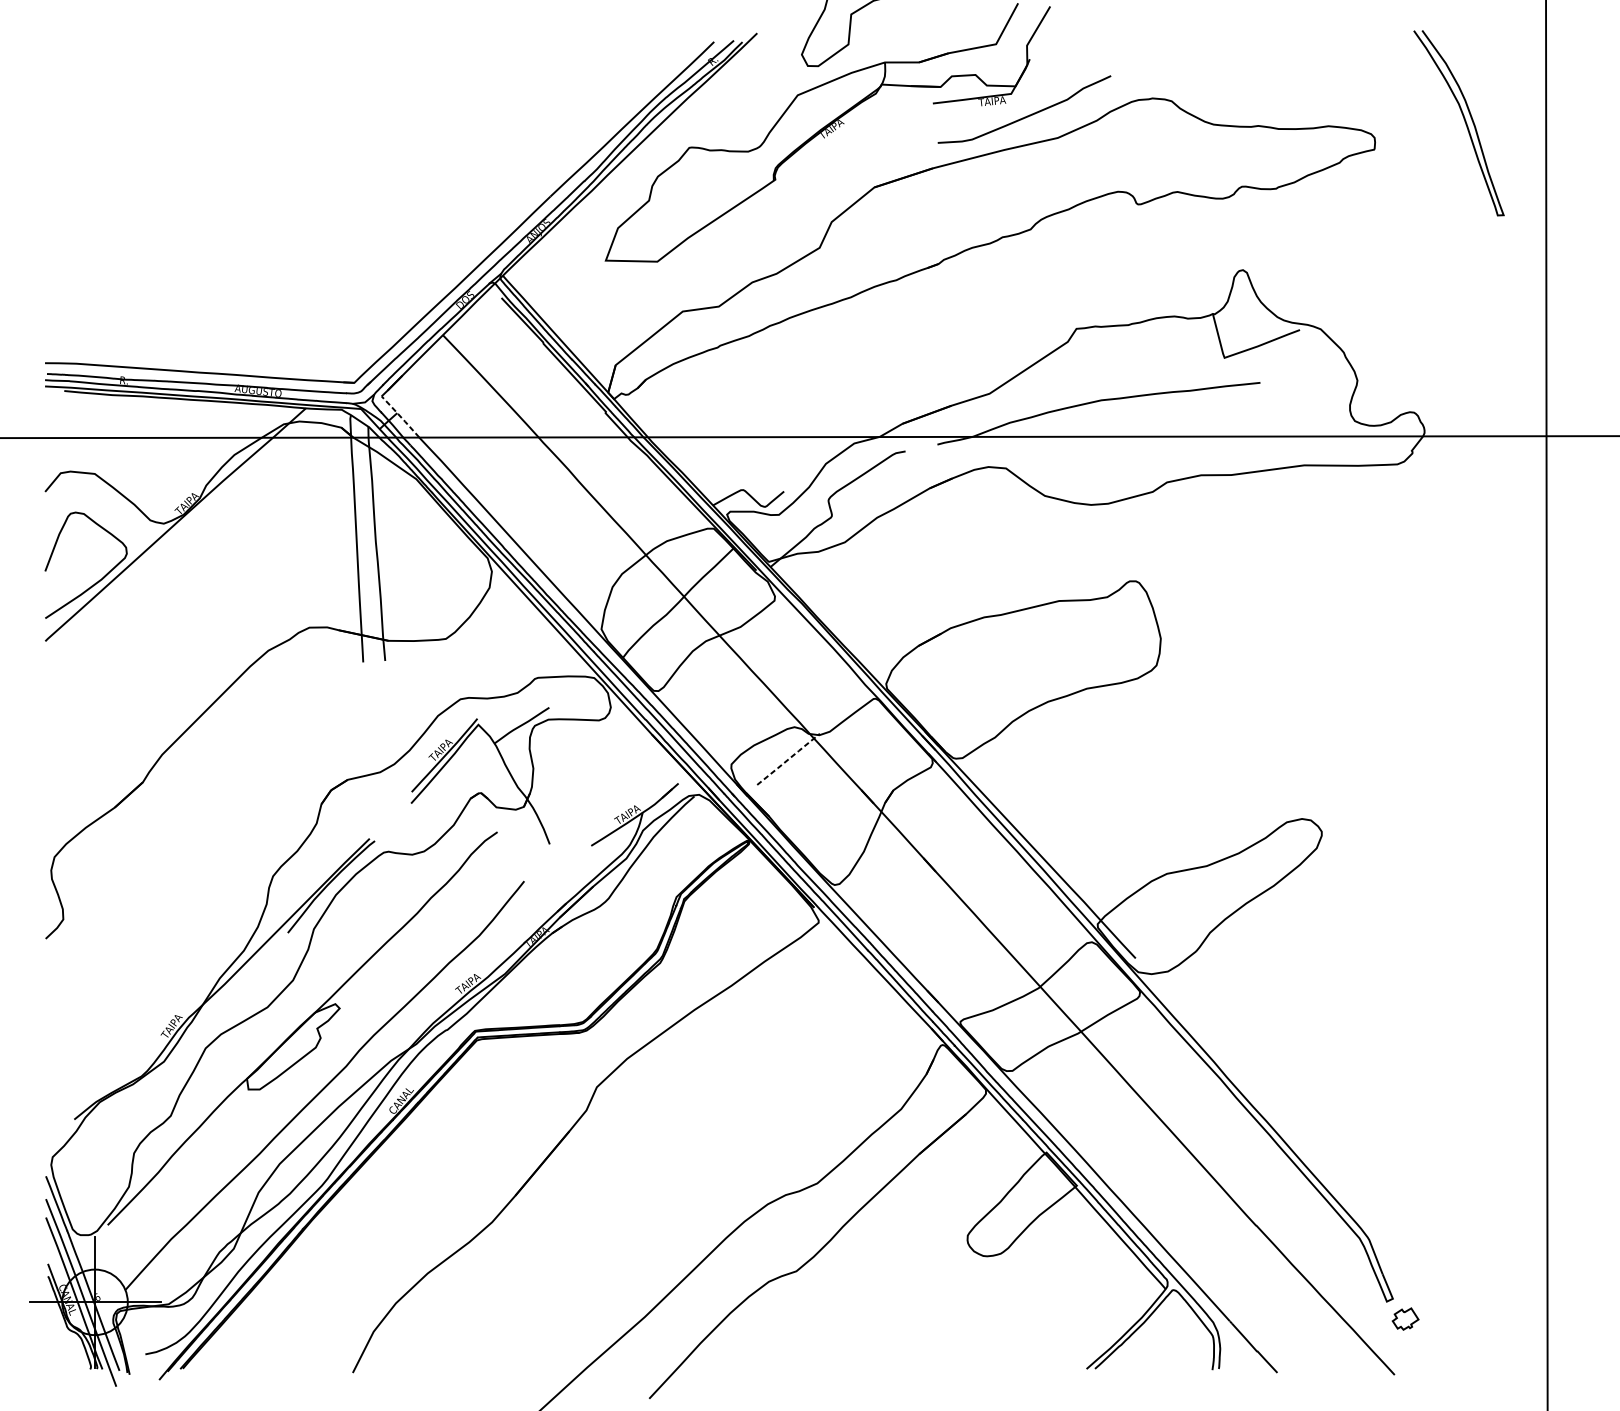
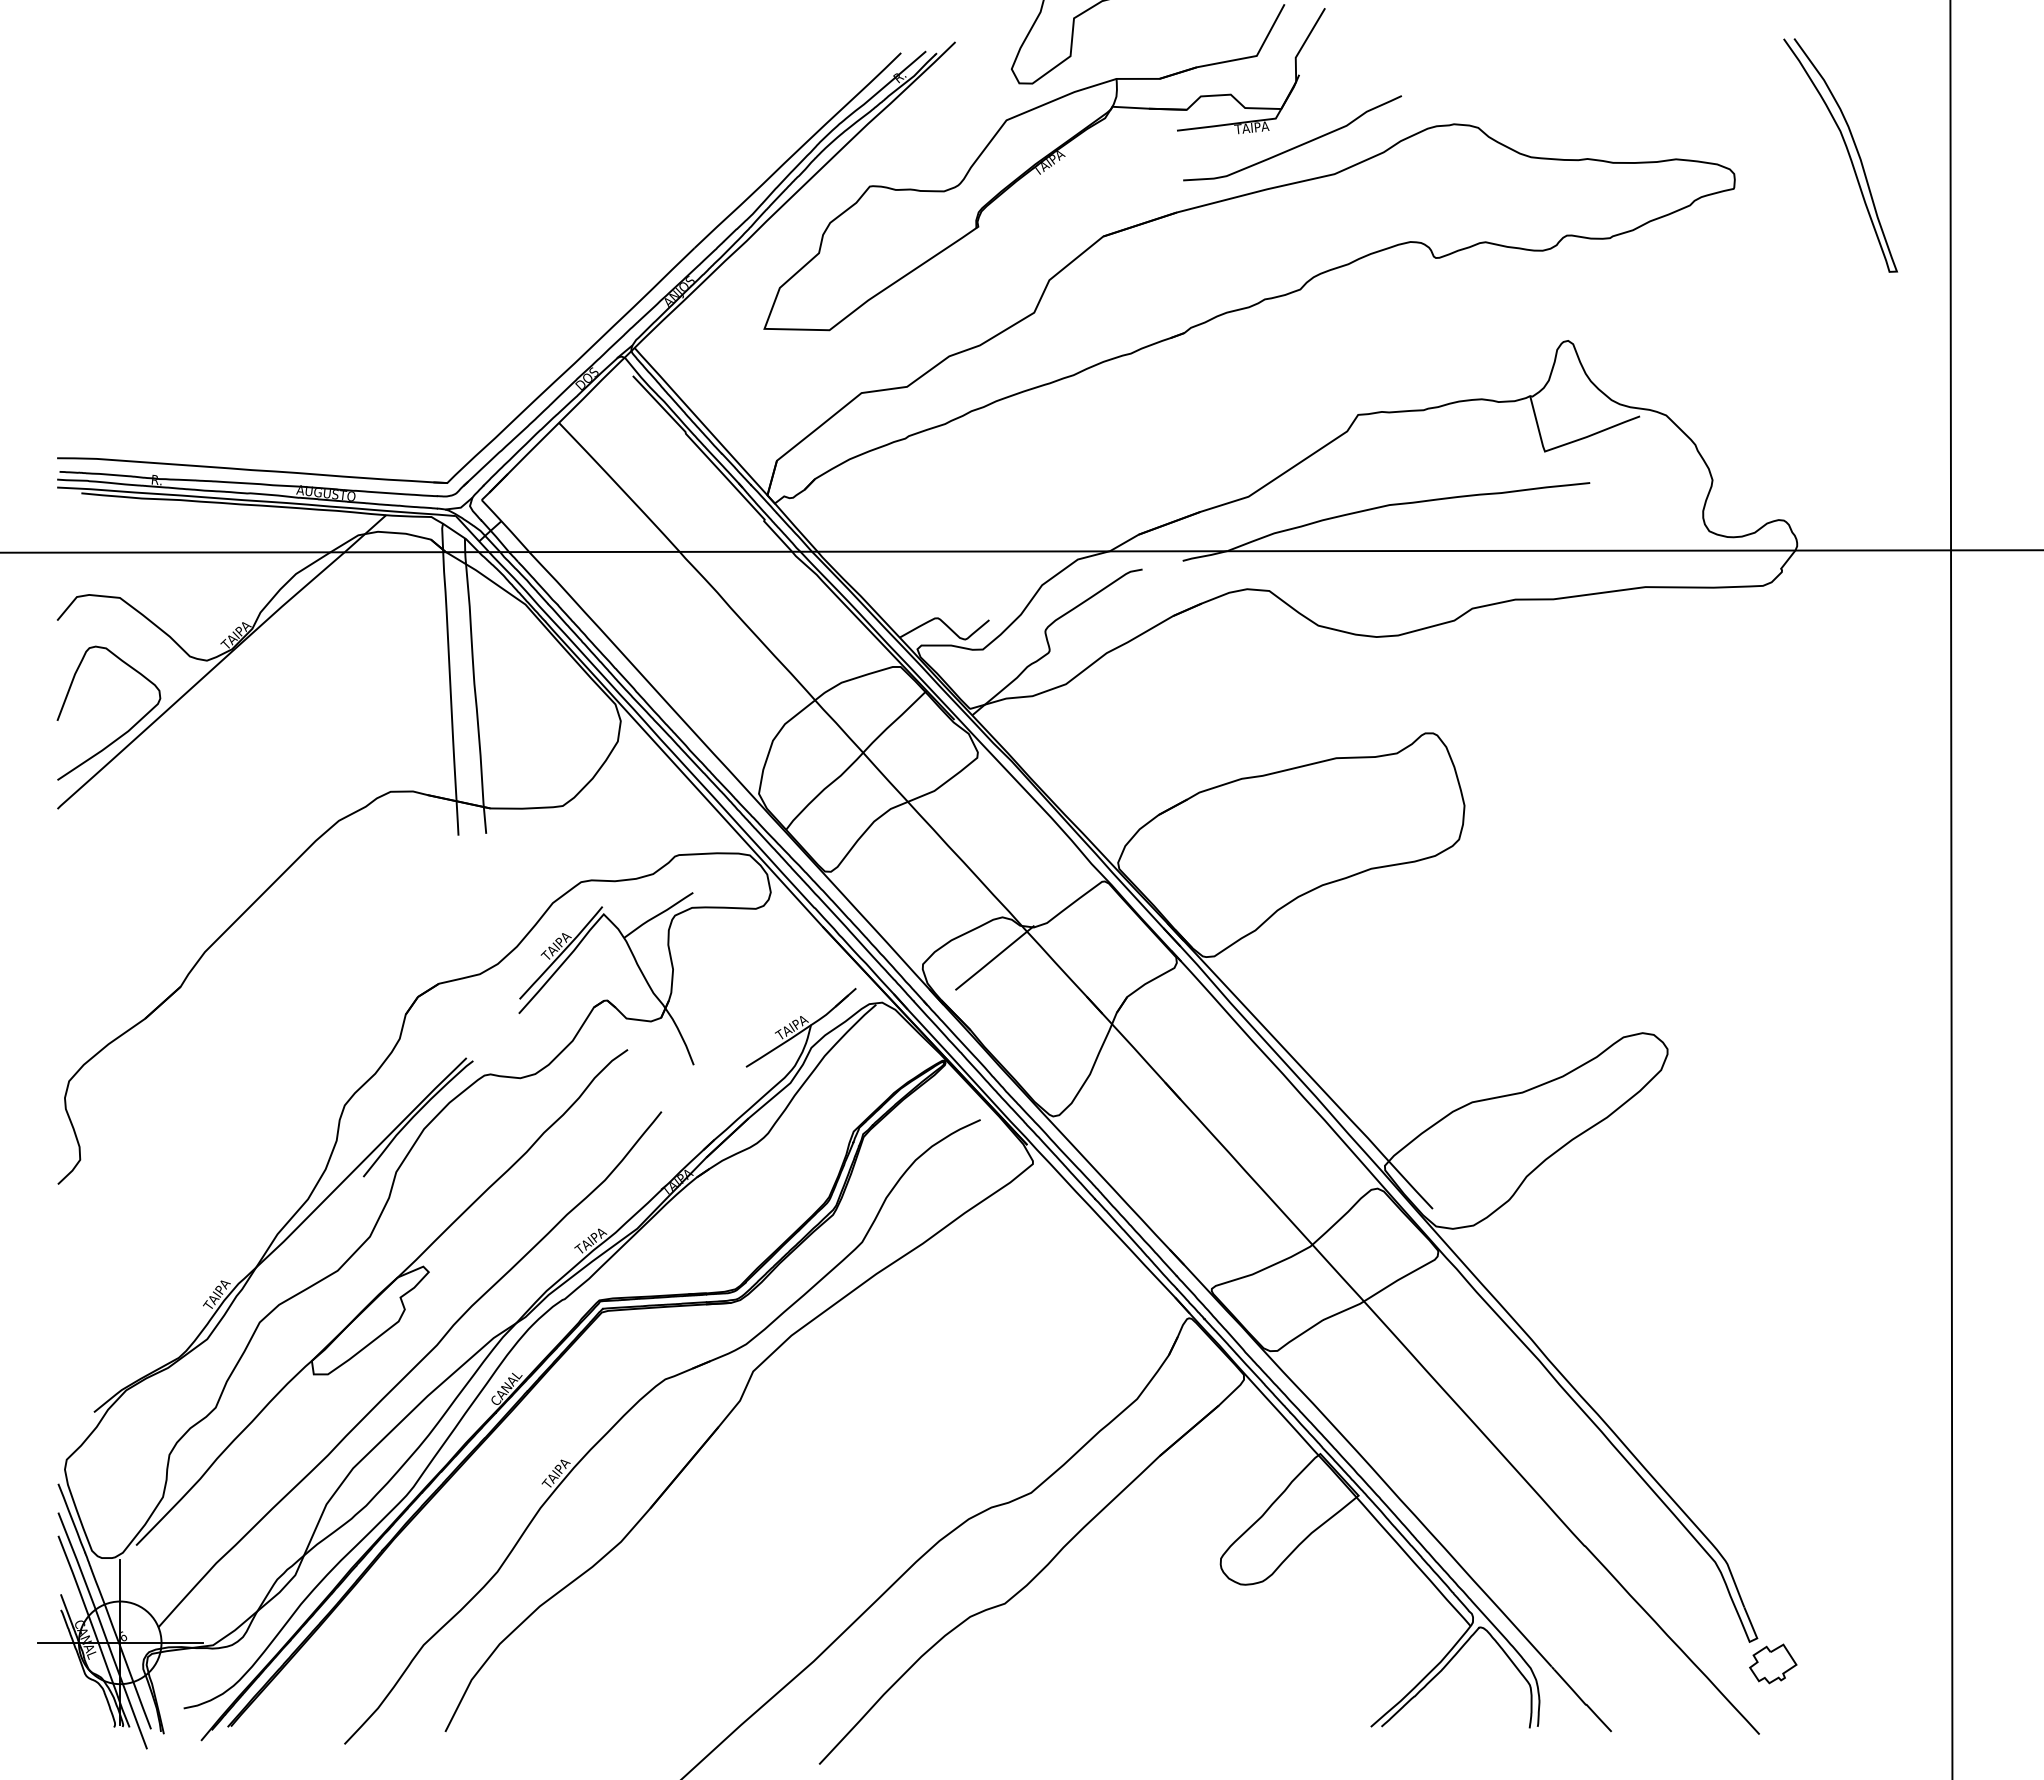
line: (400, 416) -> (505, 525), dashed -> solid
line: (788, 759) -> (994, 958), dashed -> solid
part: (504, 1113) -> (636, 1404), added
part: (1405, 1318) -> (1773, 1663), size x1.43

